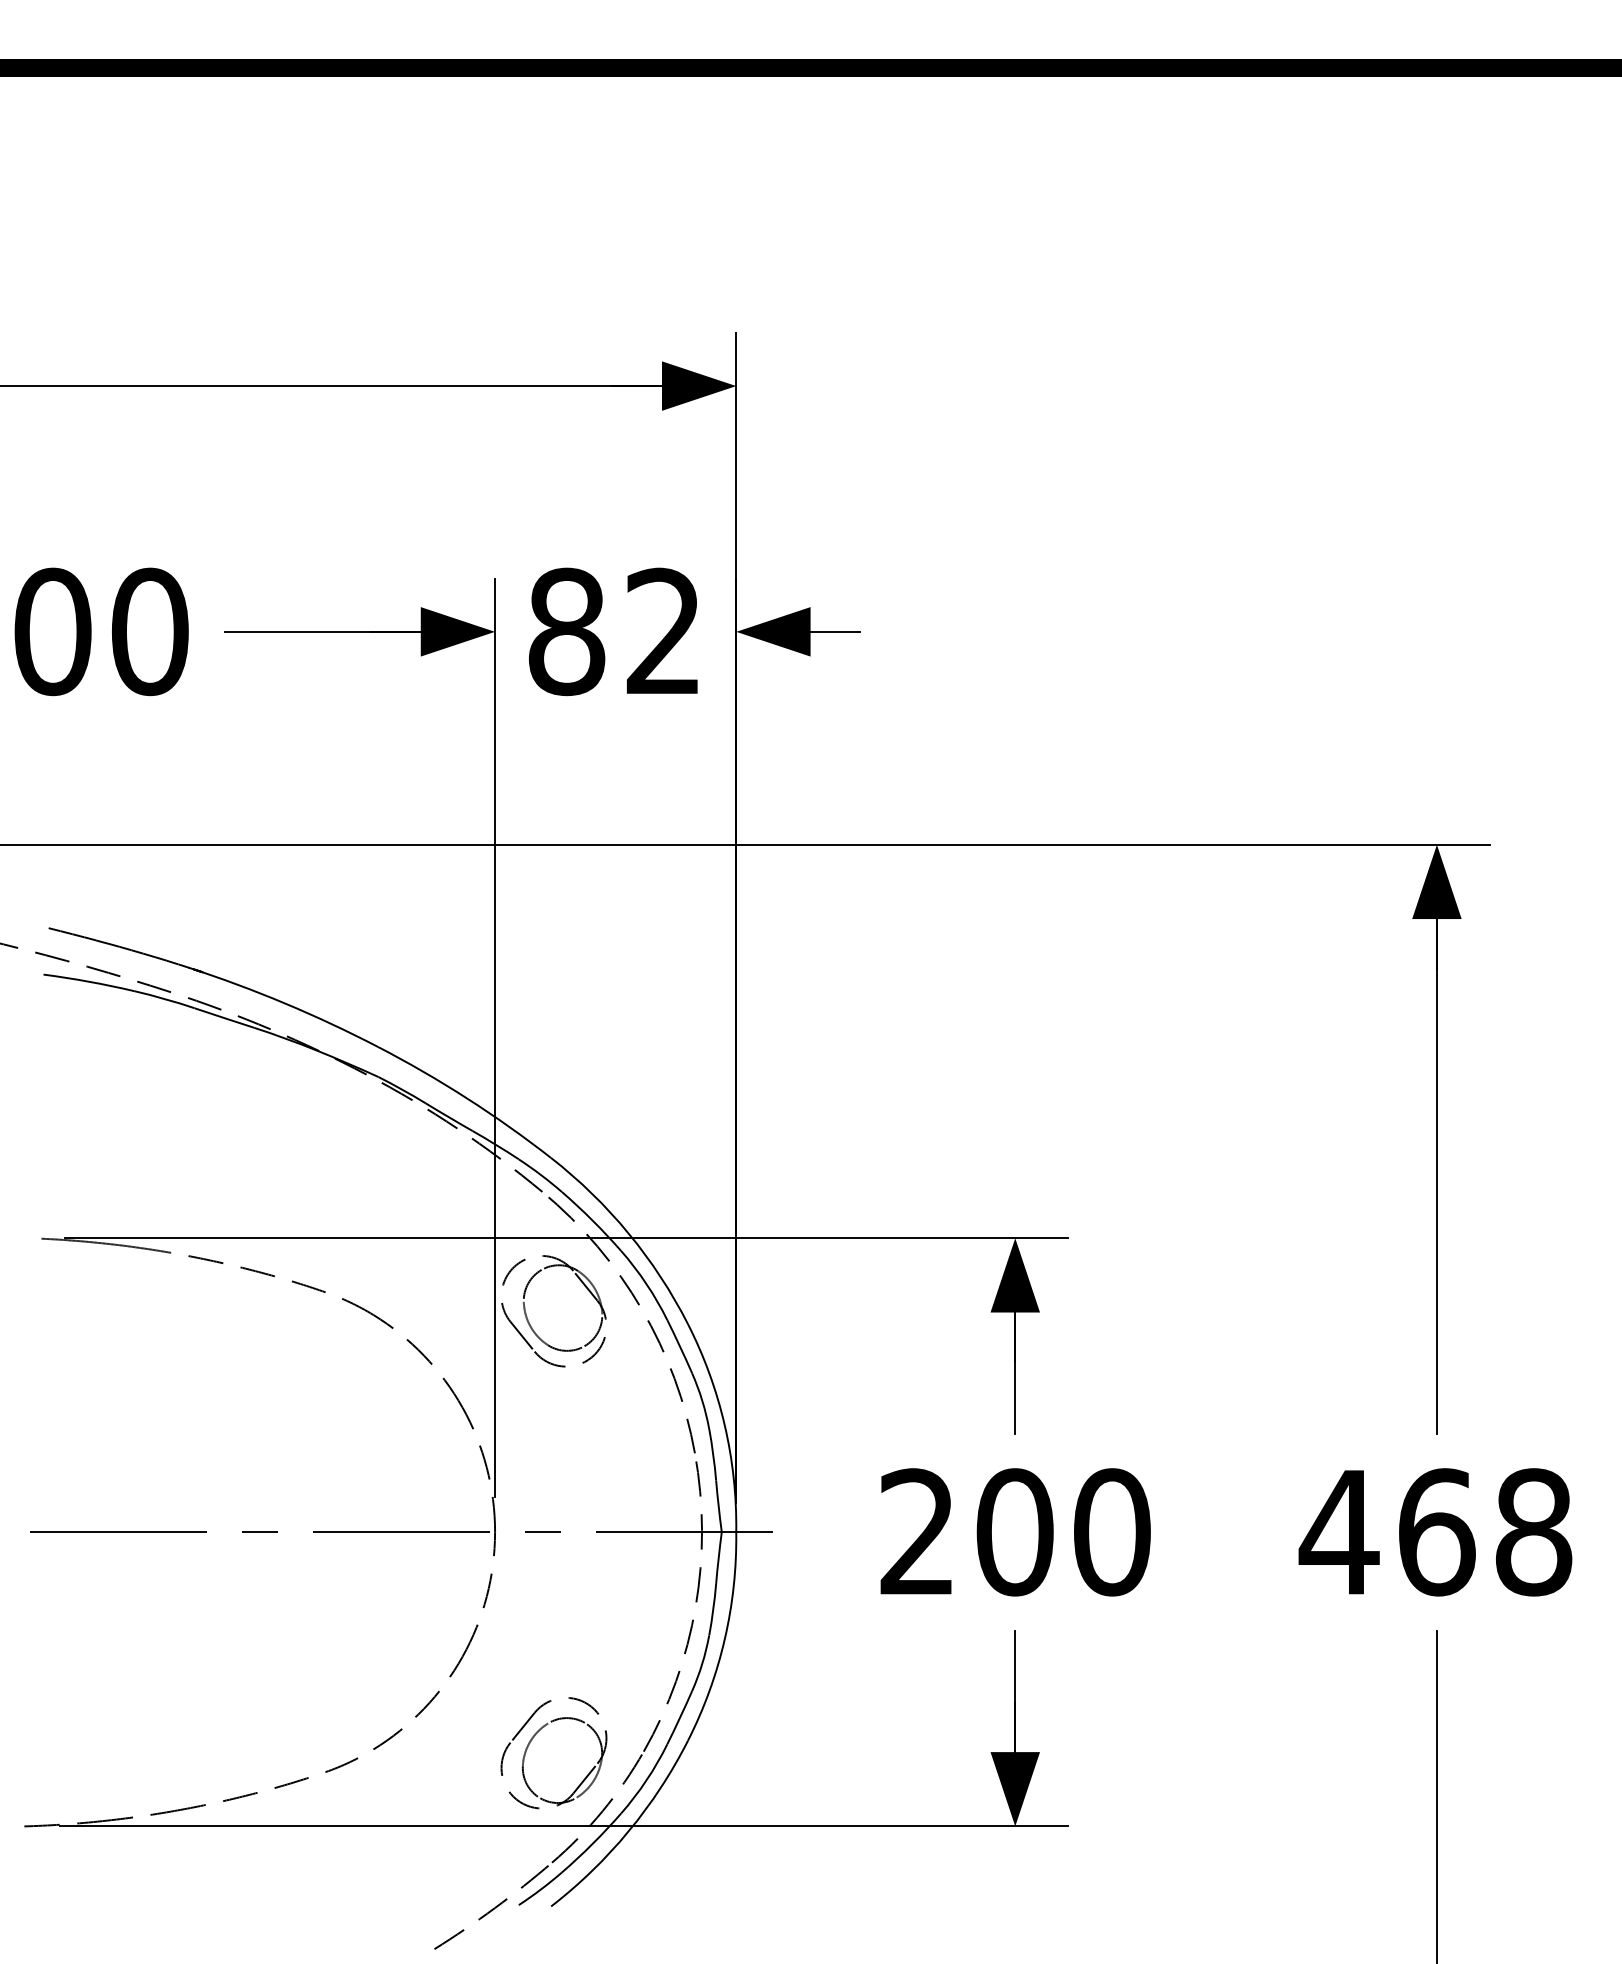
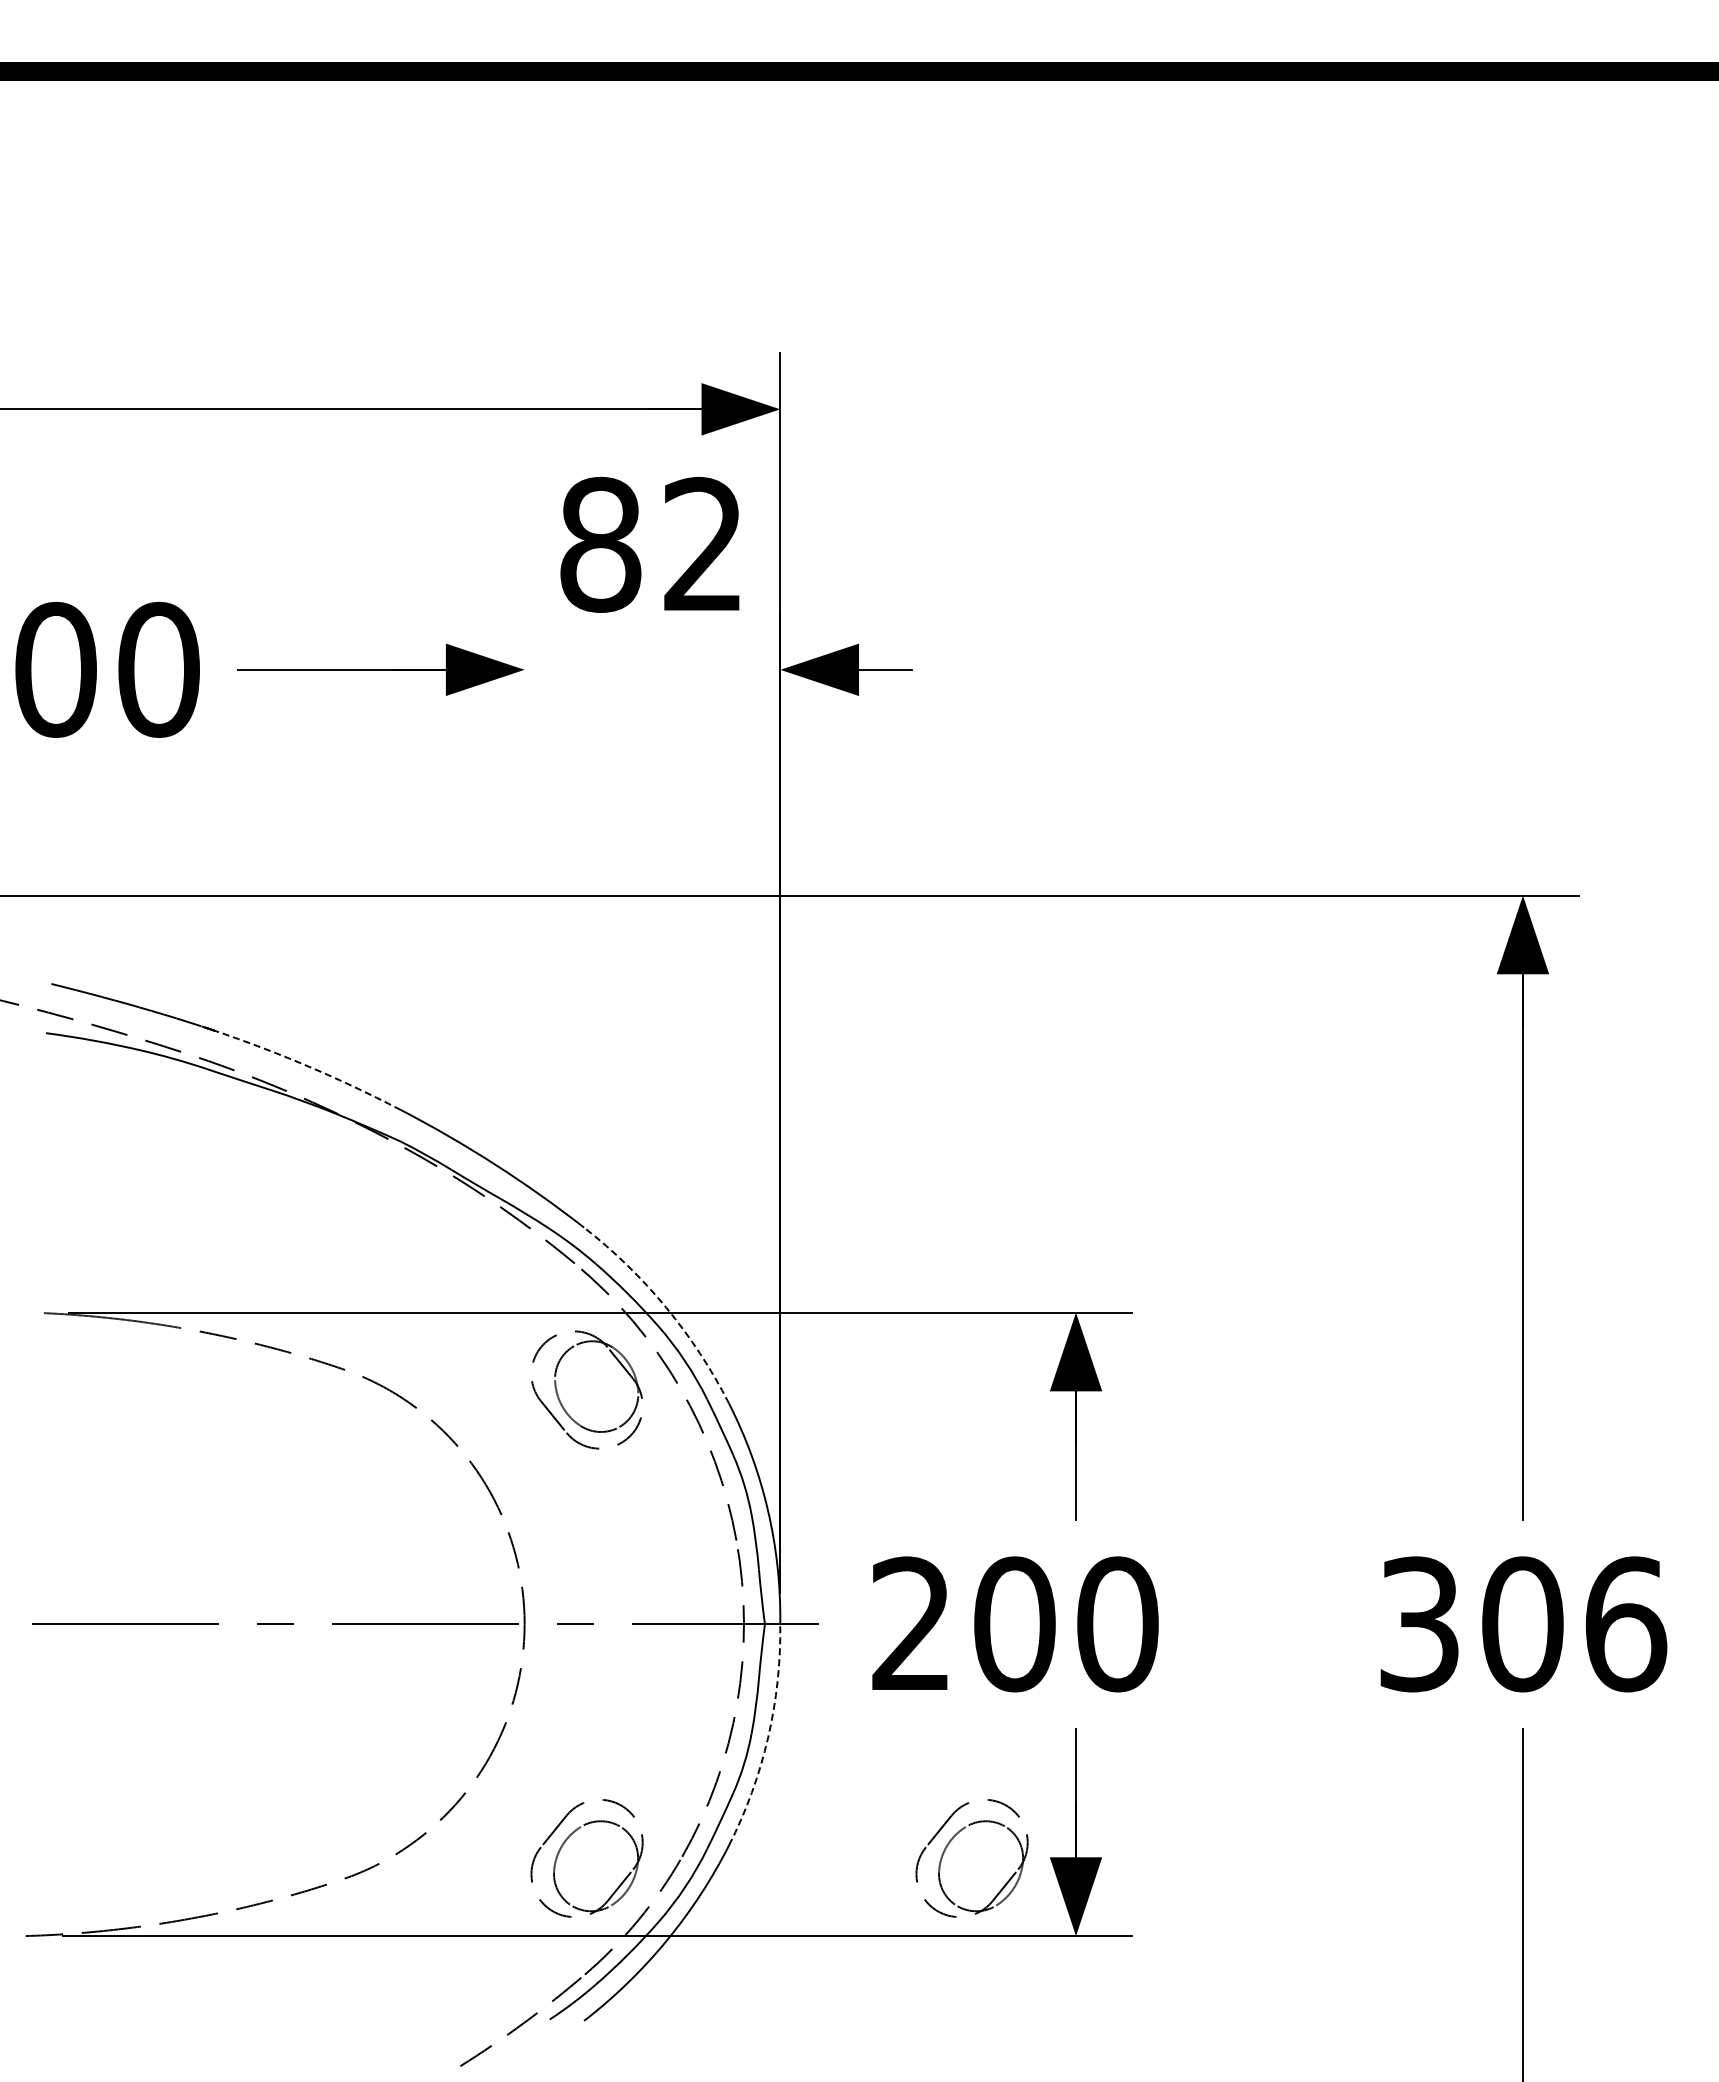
text: (612, 631) -> (649, 544), moved
arc: (284, 1003) -> (301, 1063), solid -> dashed
line: (494, 1037) -> (524, 1099), removed
arc: (628, 1233) -> (666, 1307), solid -> dashed
text: (1015, 1532) -> (1015, 1624), moved
text: (1435, 1532) -> (1521, 1624), 468 -> 306
arc: (725, 1639) -> (768, 1737), solid -> dashed
part: (895, 1740) -> (949, 1844), added

